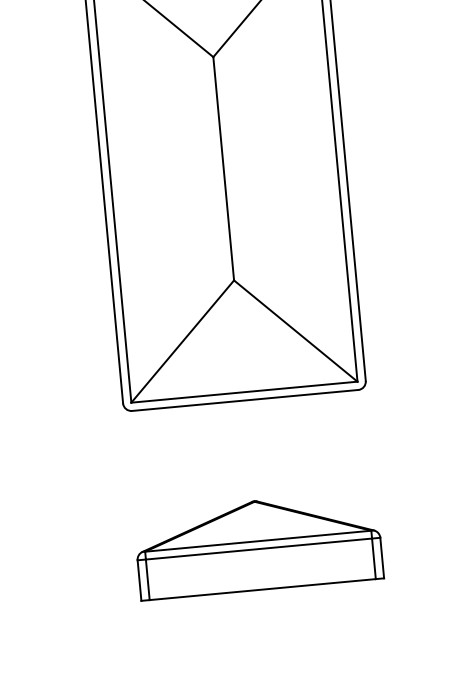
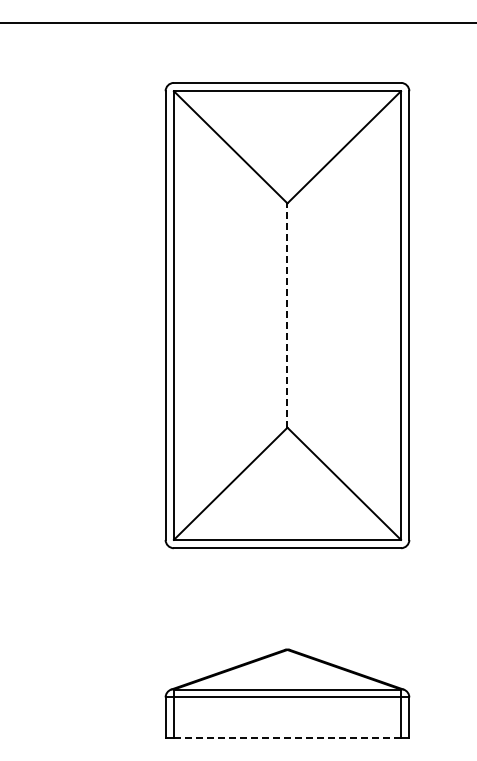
line: (223, 168) -> (287, 315), solid -> dashed
line: (262, 589) -> (287, 738), solid -> dashed

